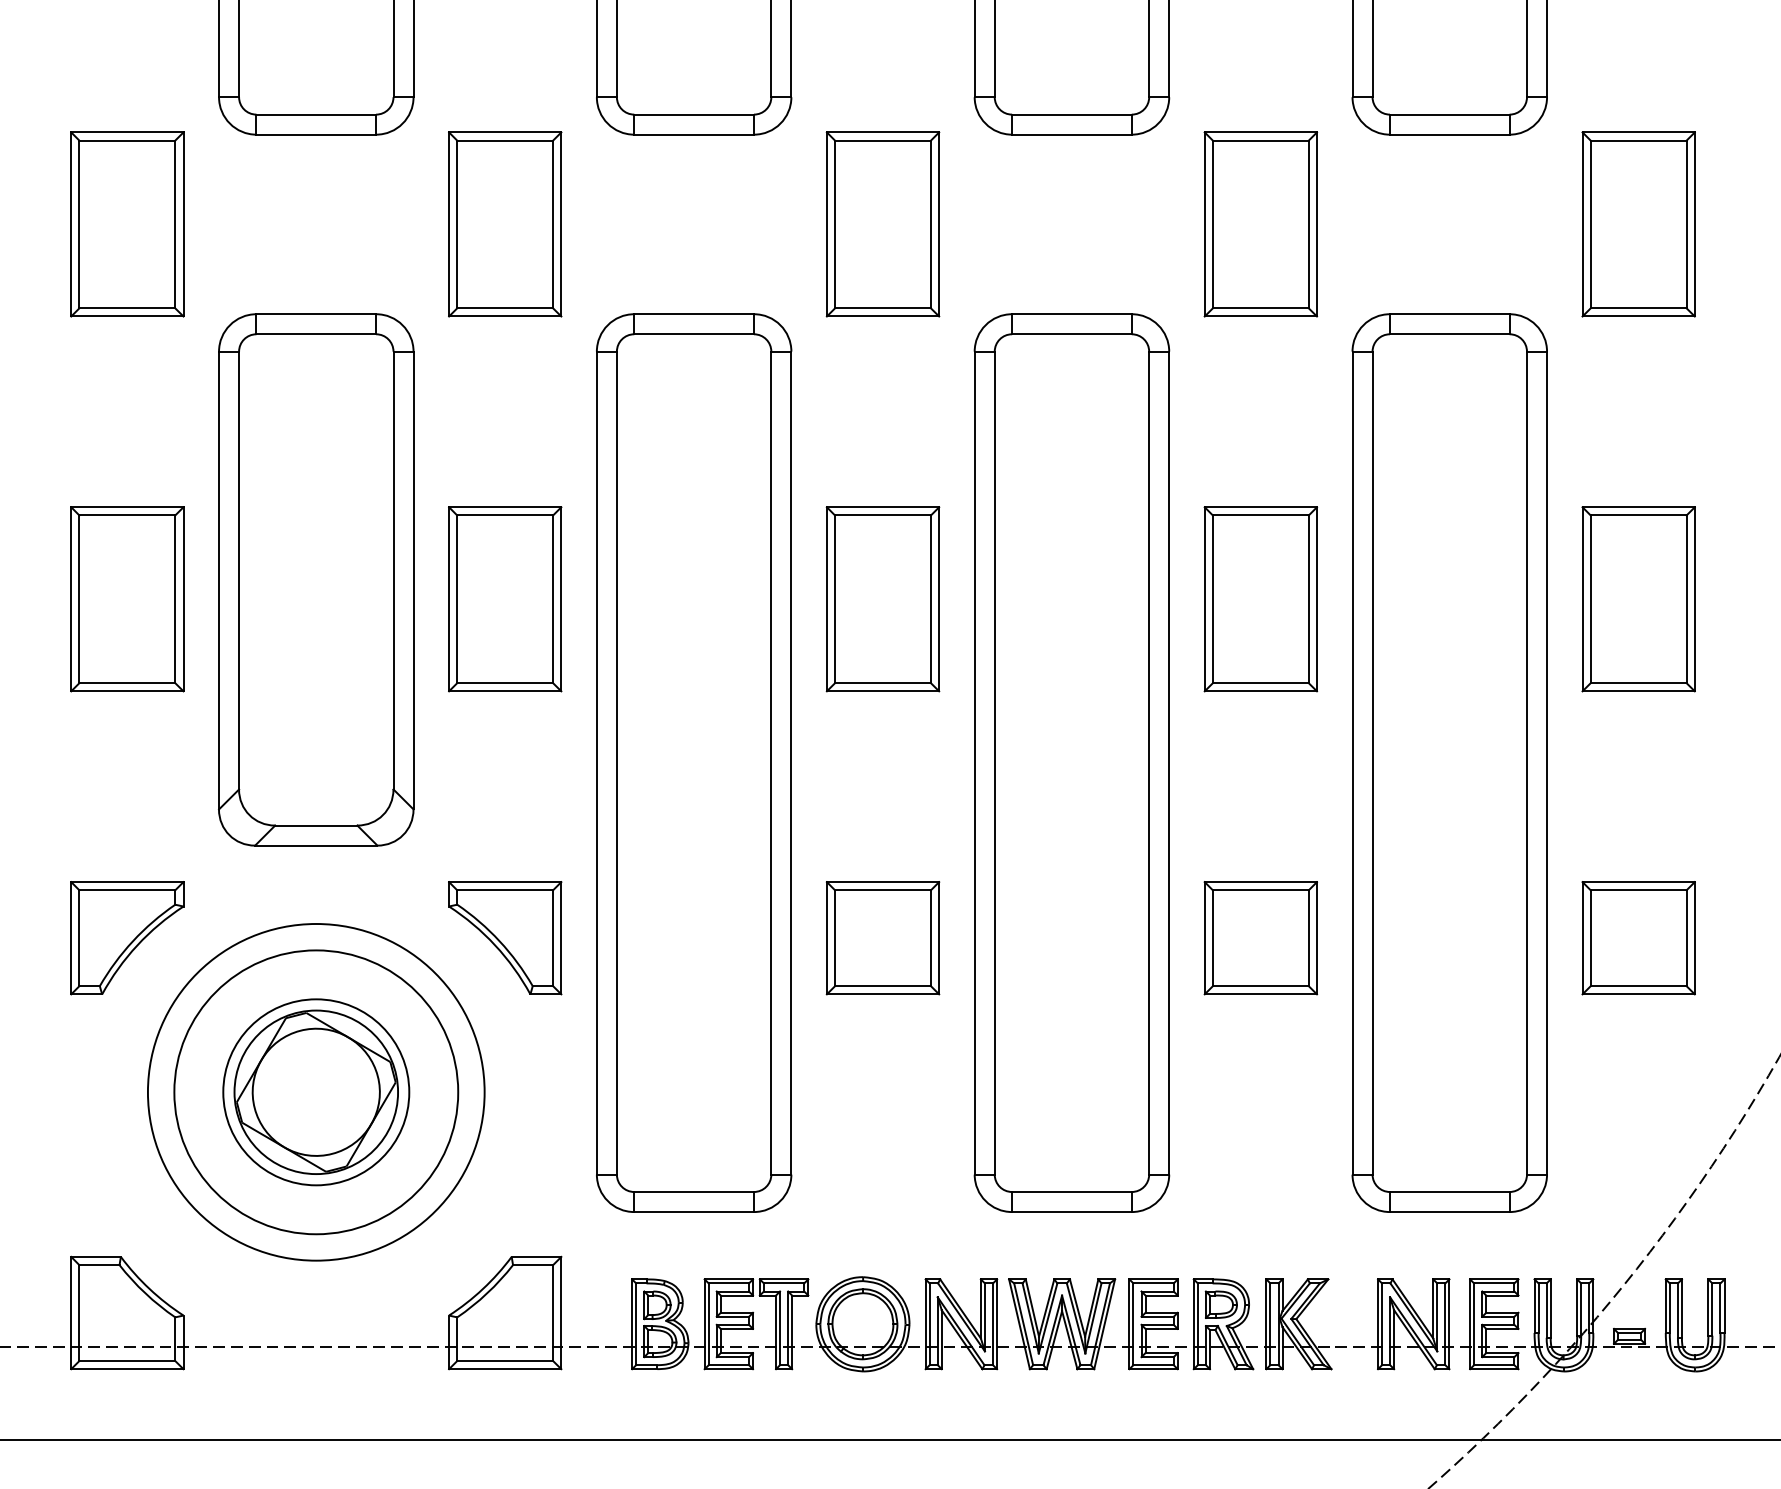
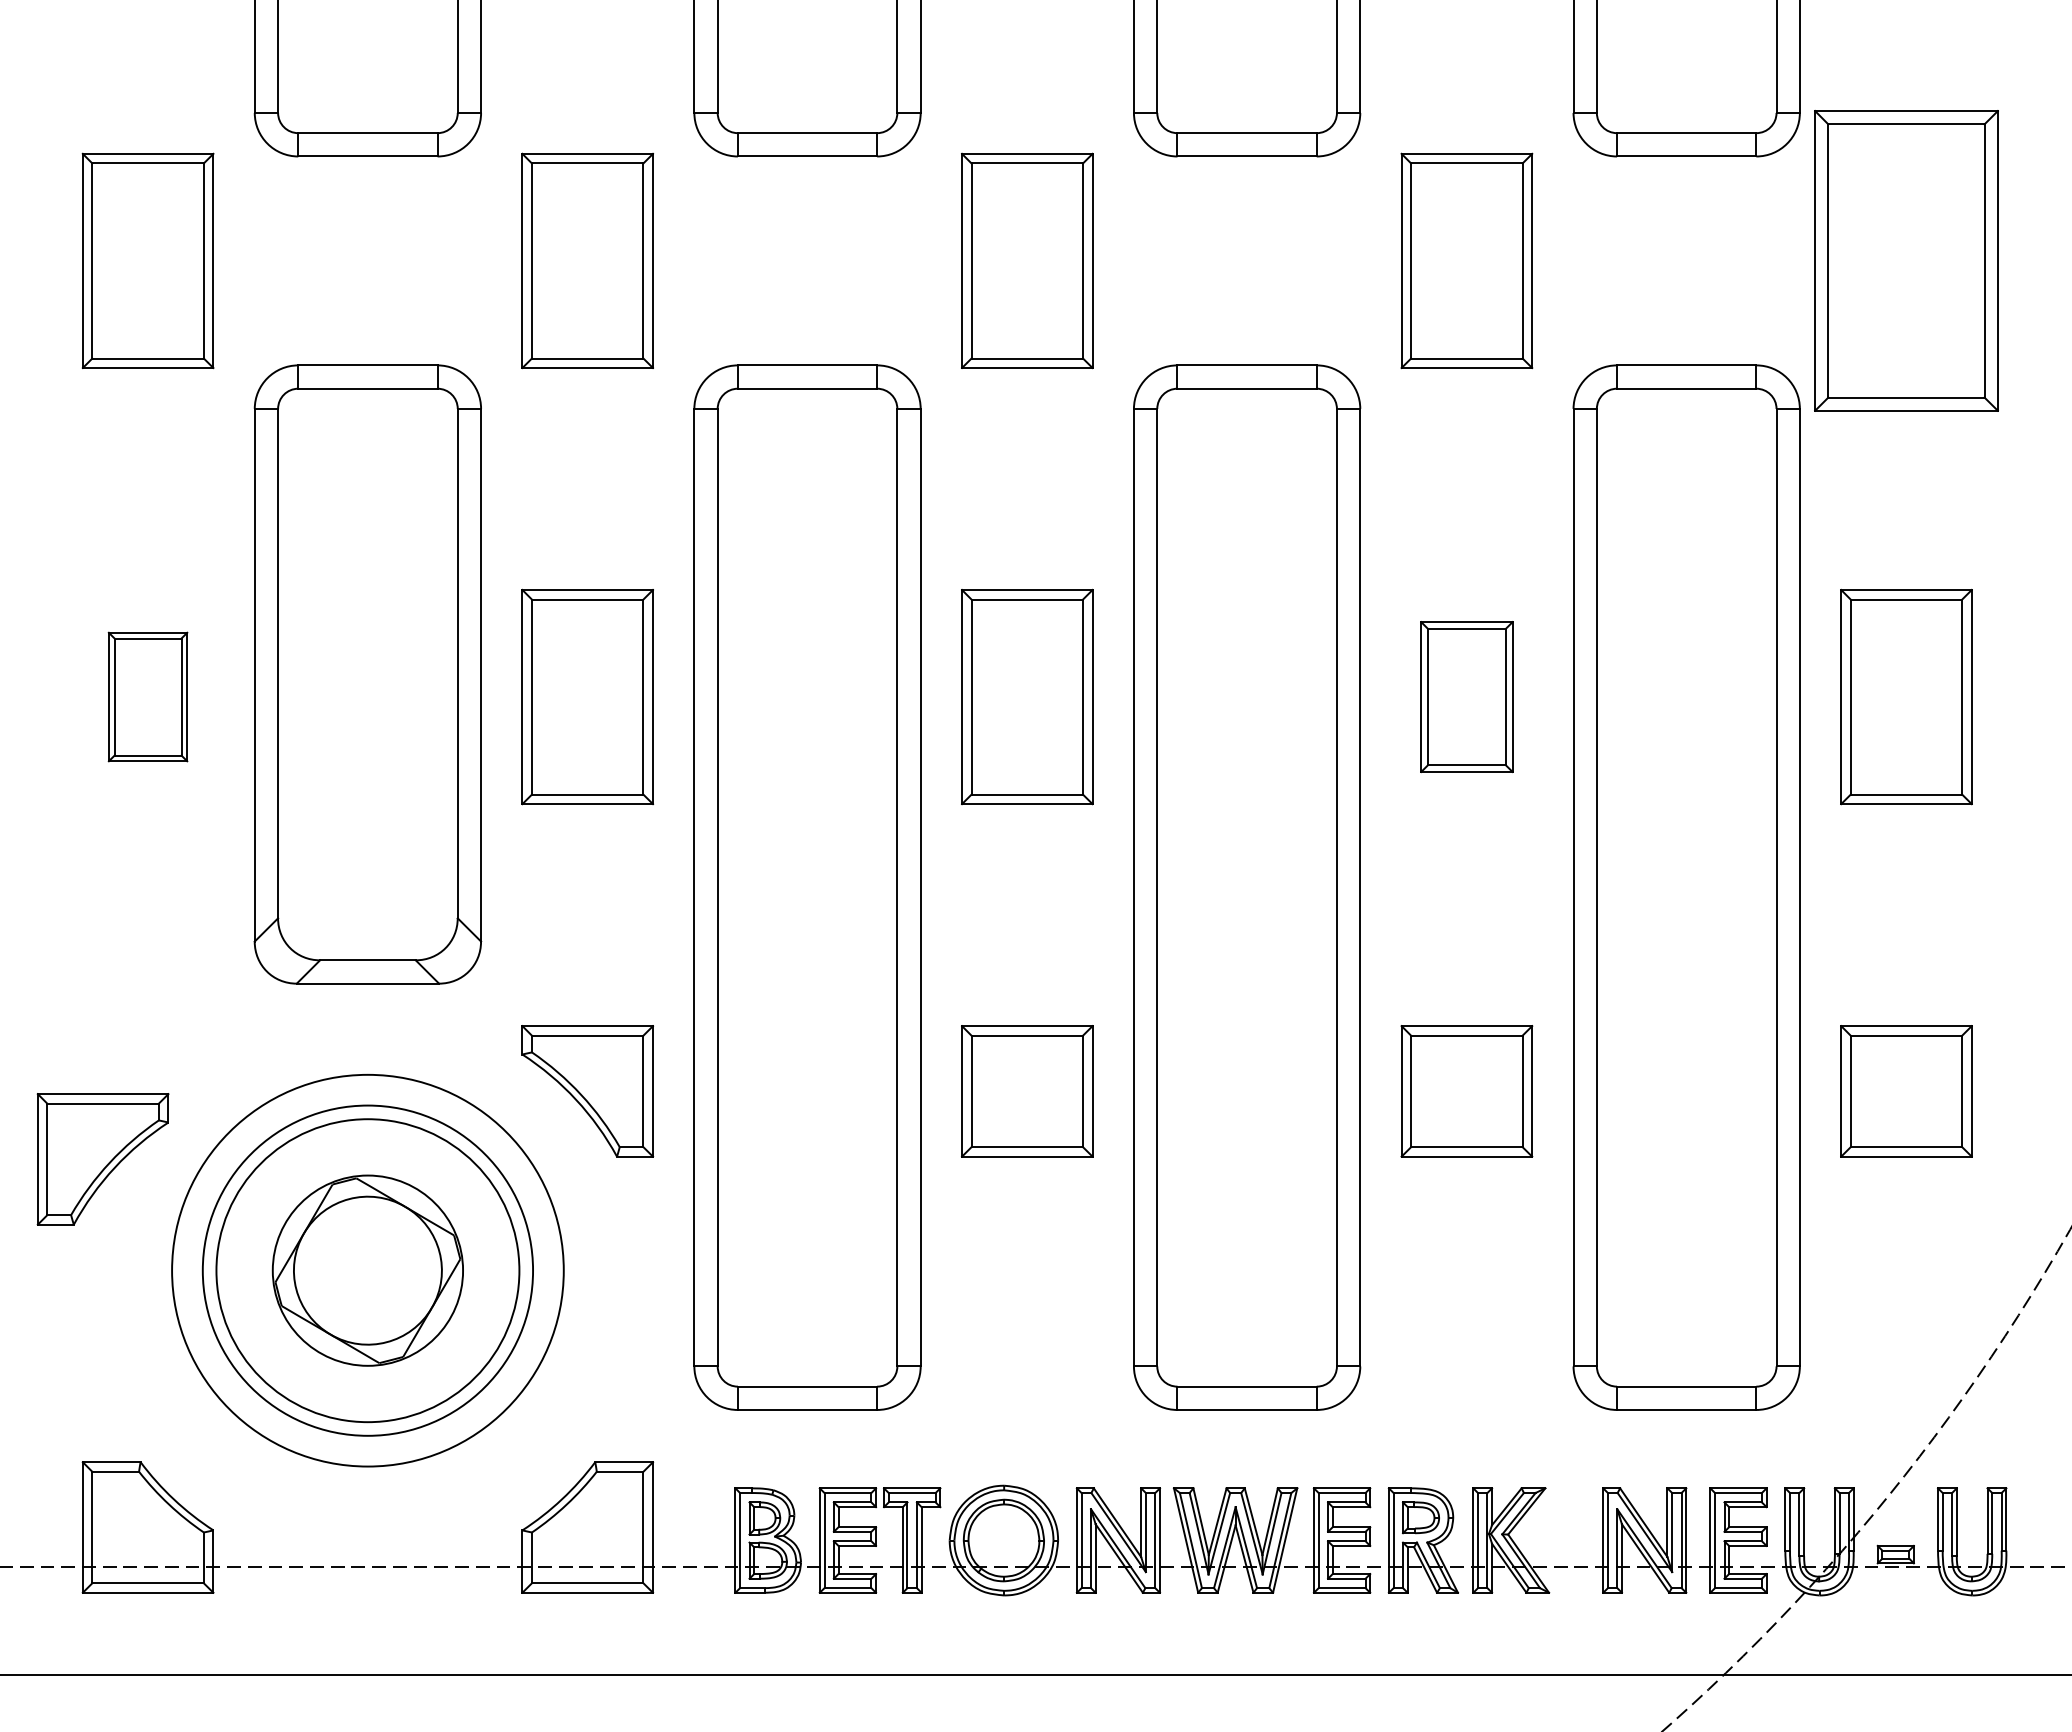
part: (1638, 224) -> (1906, 260), size x1.4
part: (126, 598) -> (147, 696), size x0.6
part: (1260, 598) -> (1466, 696), size x0.7
part: (126, 938) -> (102, 1159), moved
circle: (315, 1092) -> (367, 1270), size x1.4

